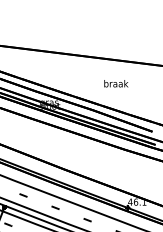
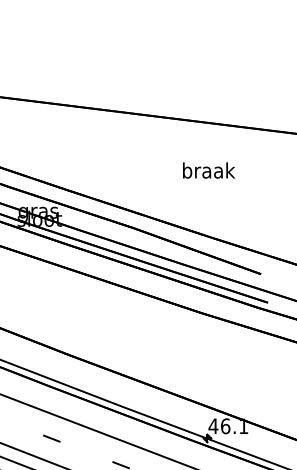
text: (116, 83) -> (209, 170), moved

